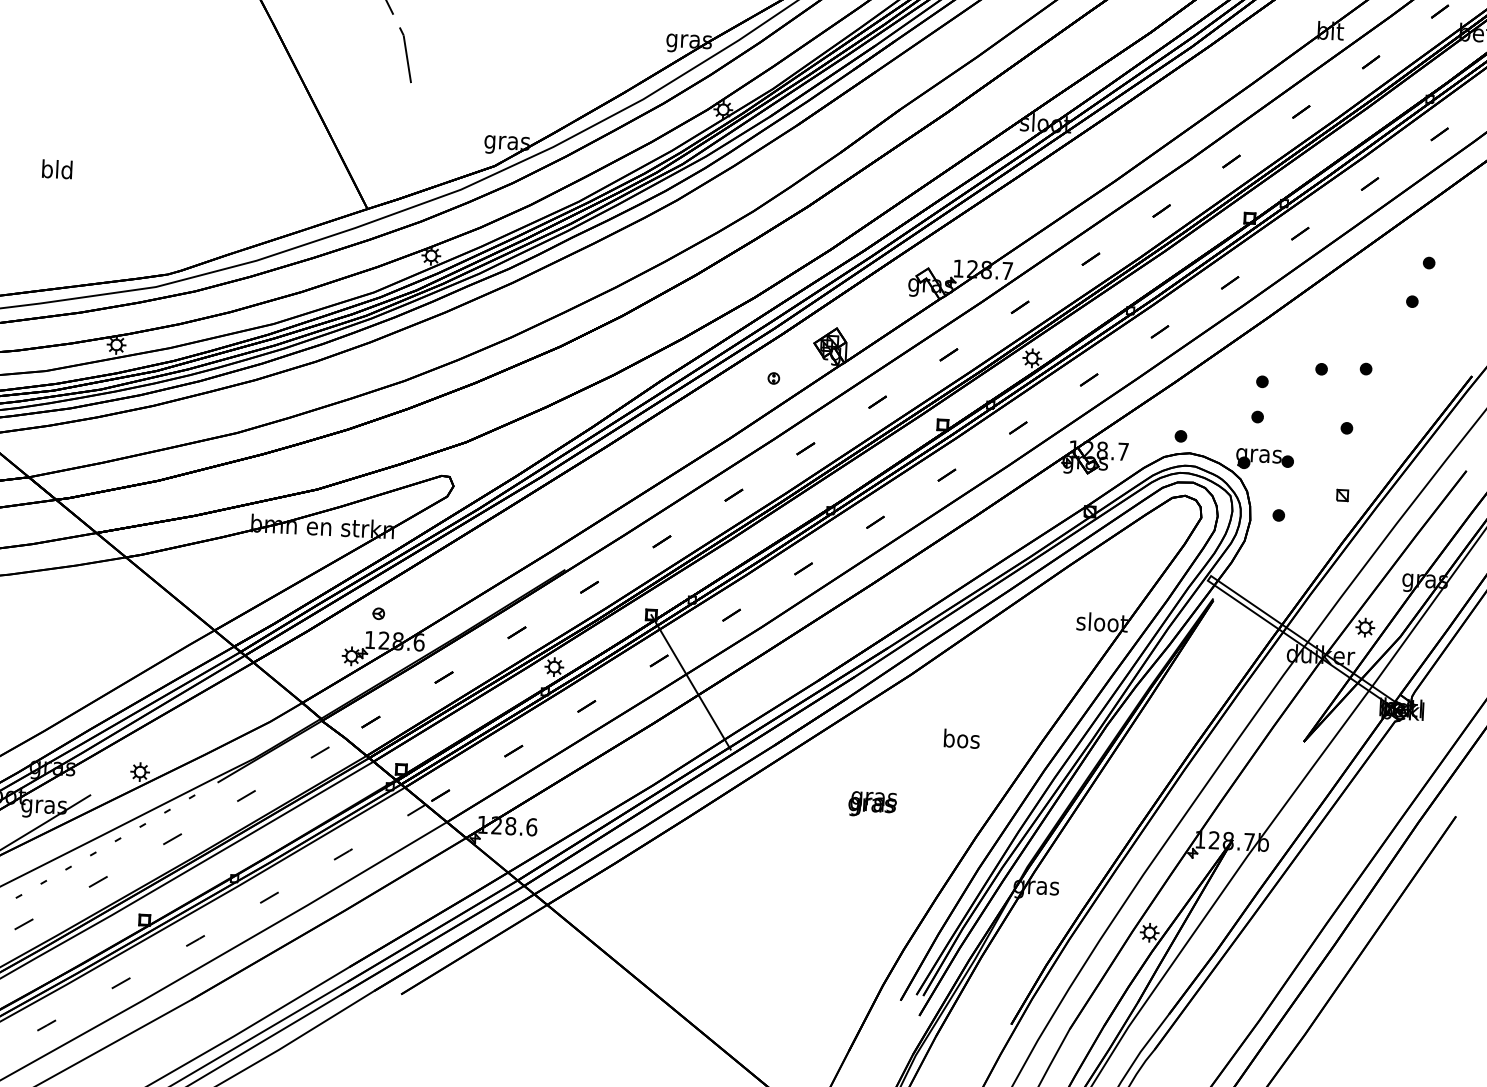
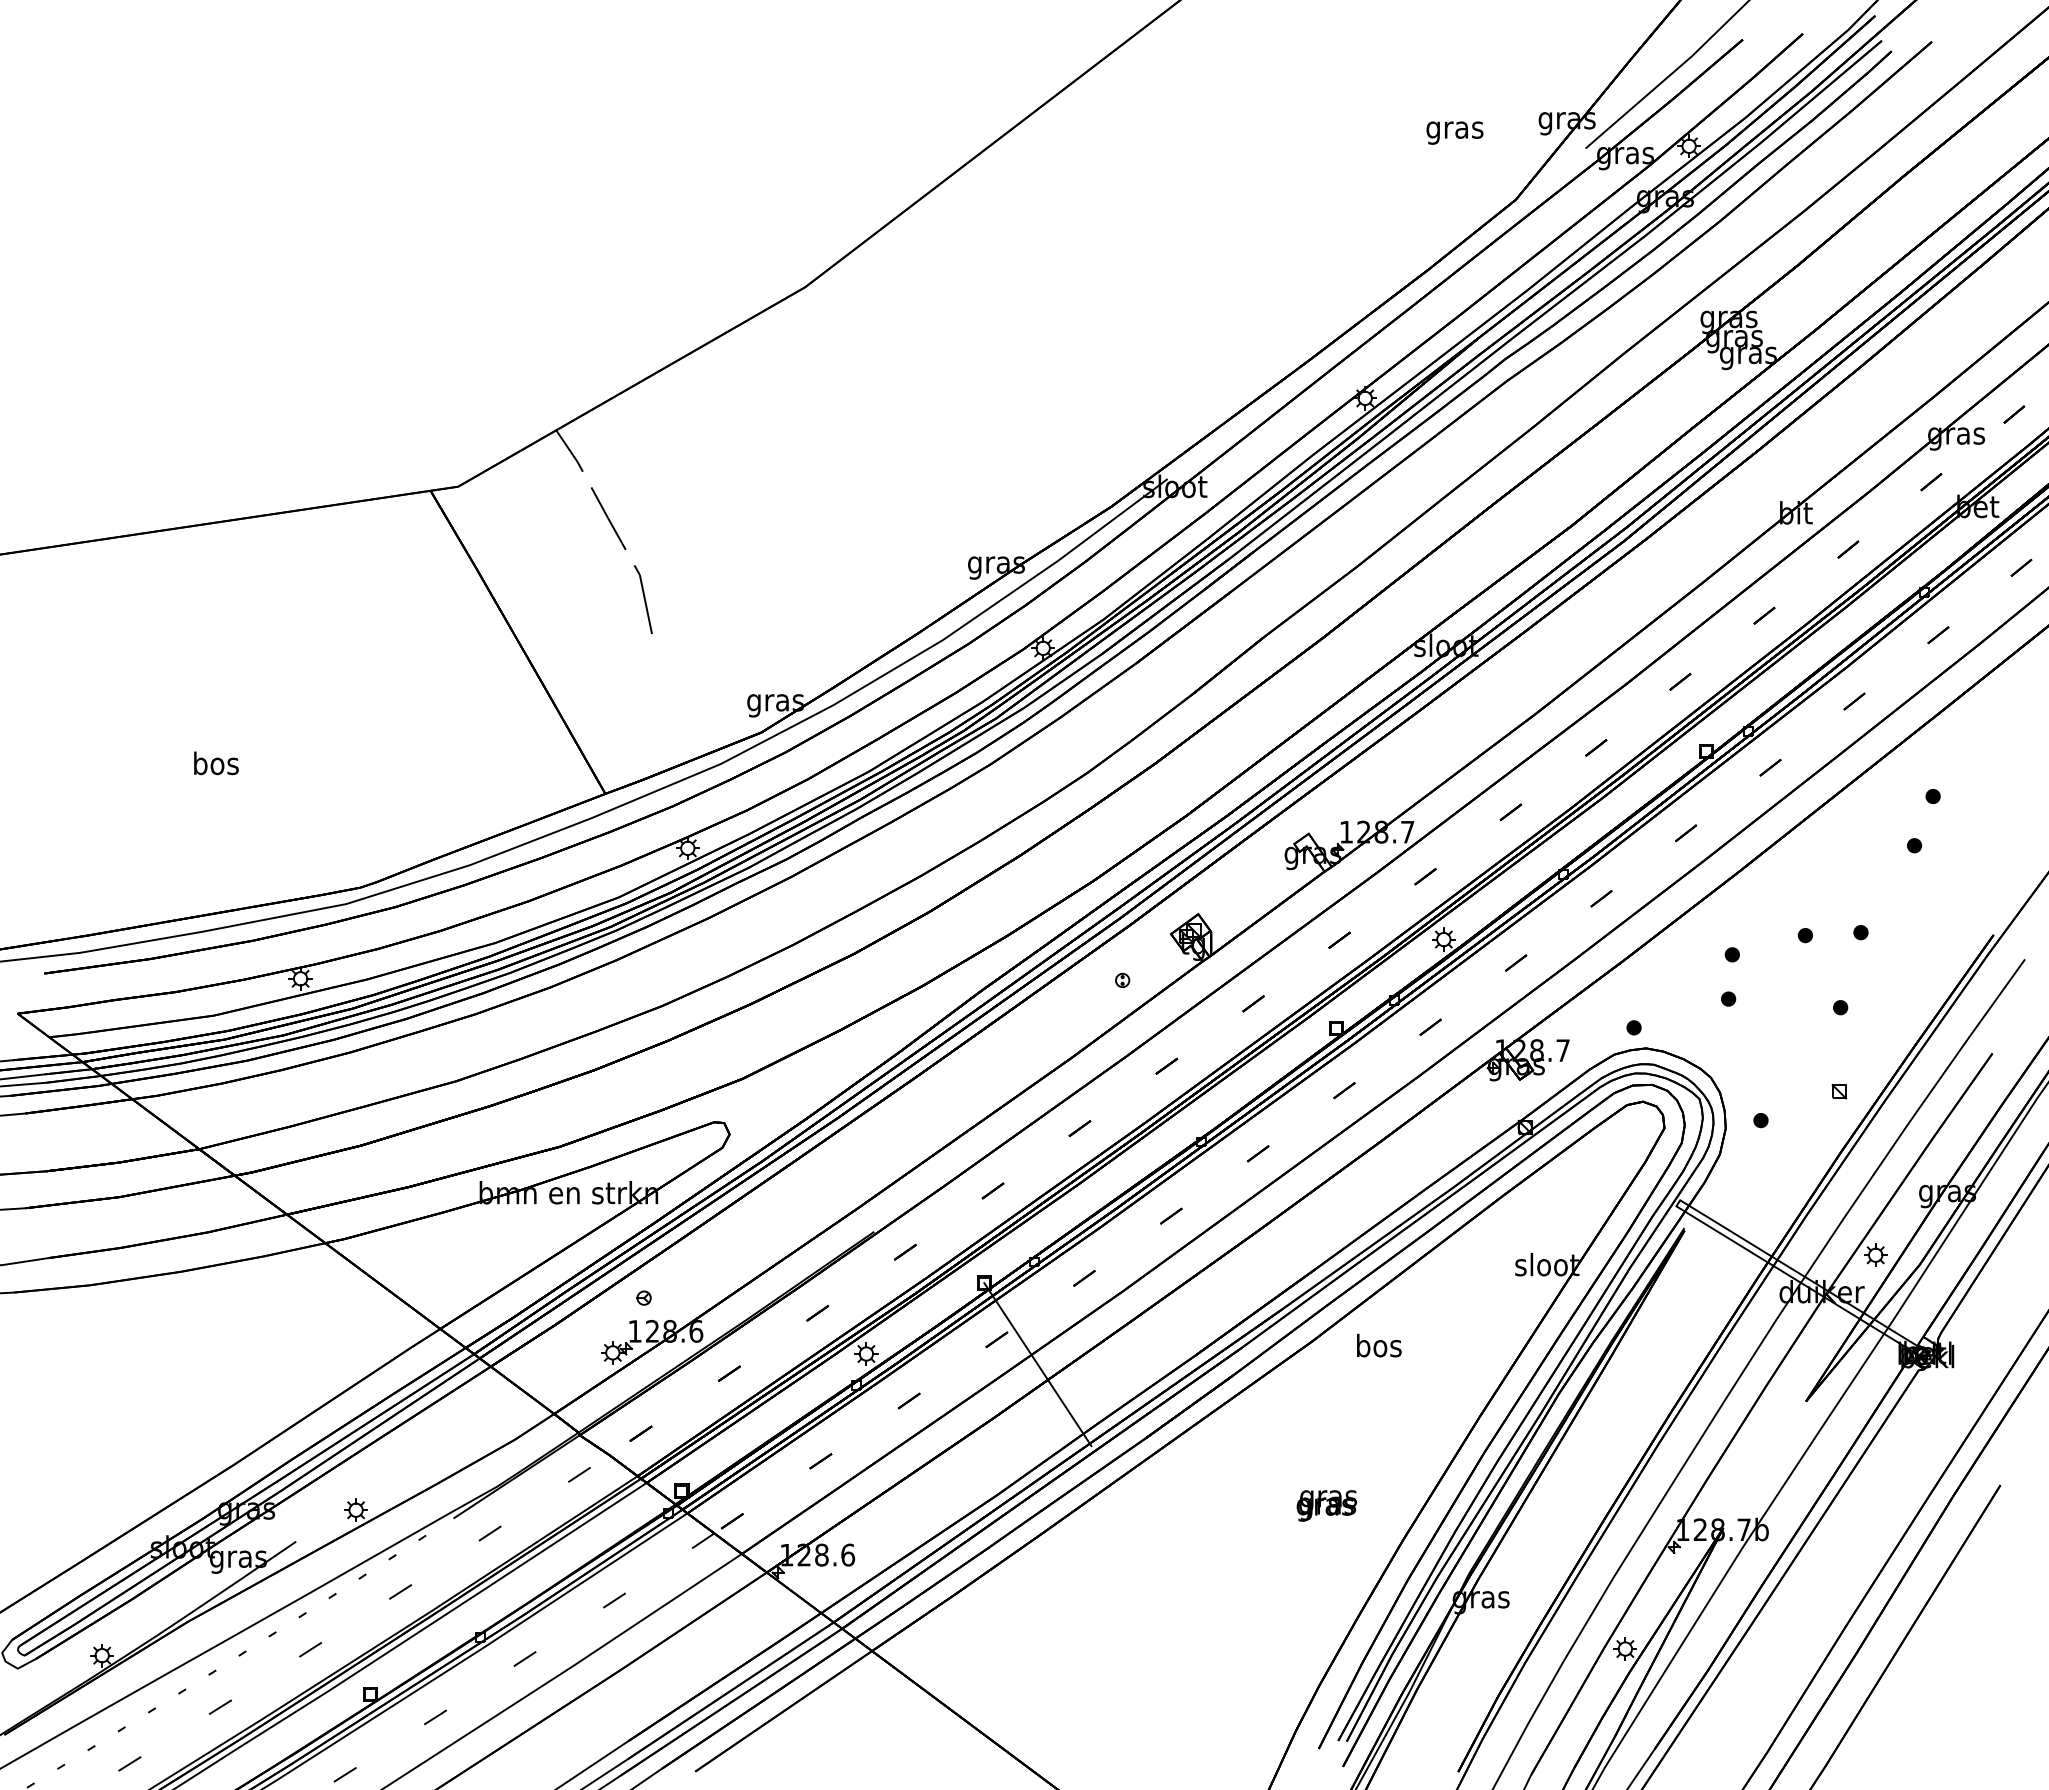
text: (57, 169) -> (216, 763), bld -> bos
part: (1265, 459) -> (1740, 1051), removed
text: (962, 738) -> (1379, 1345), moved
text: (872, 804) -> (1326, 1505), moved

